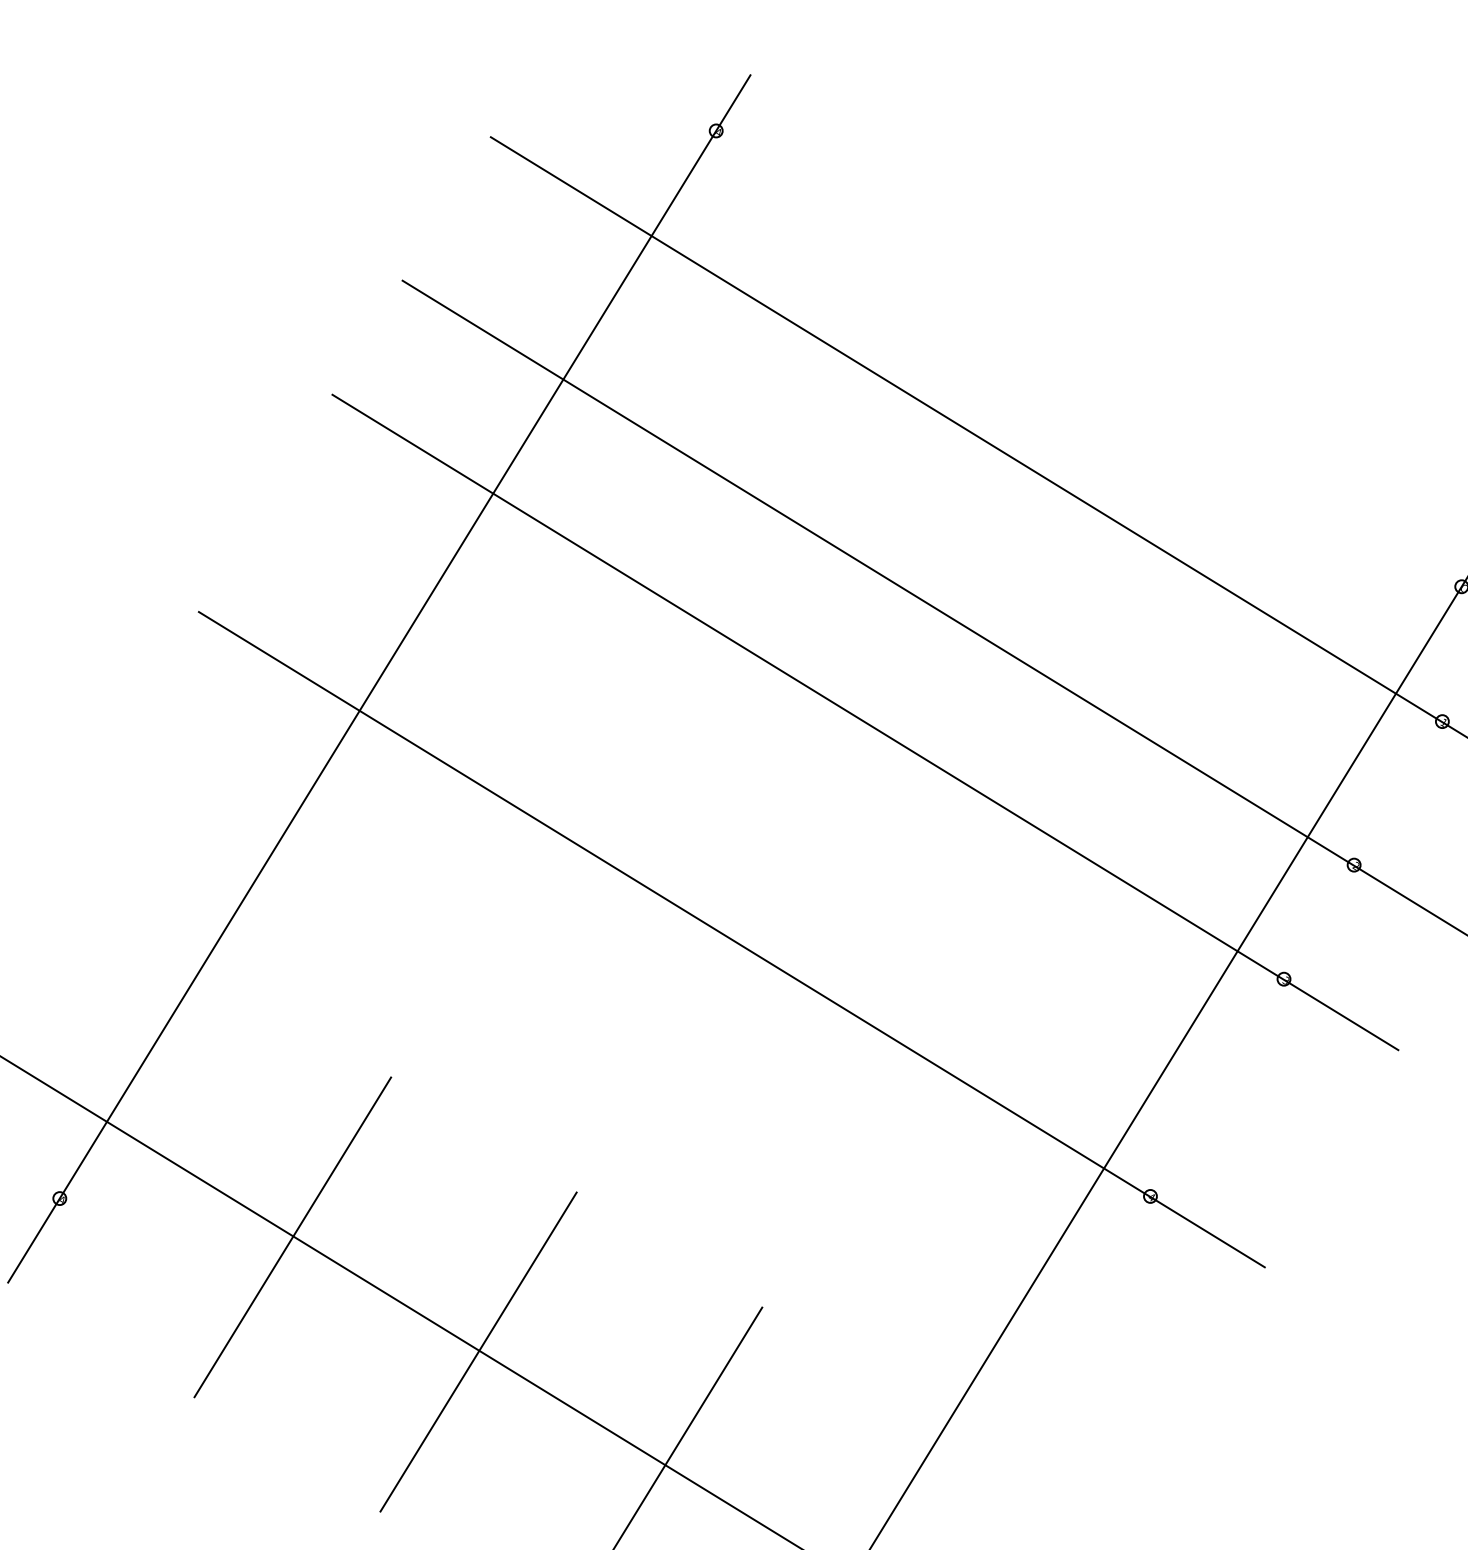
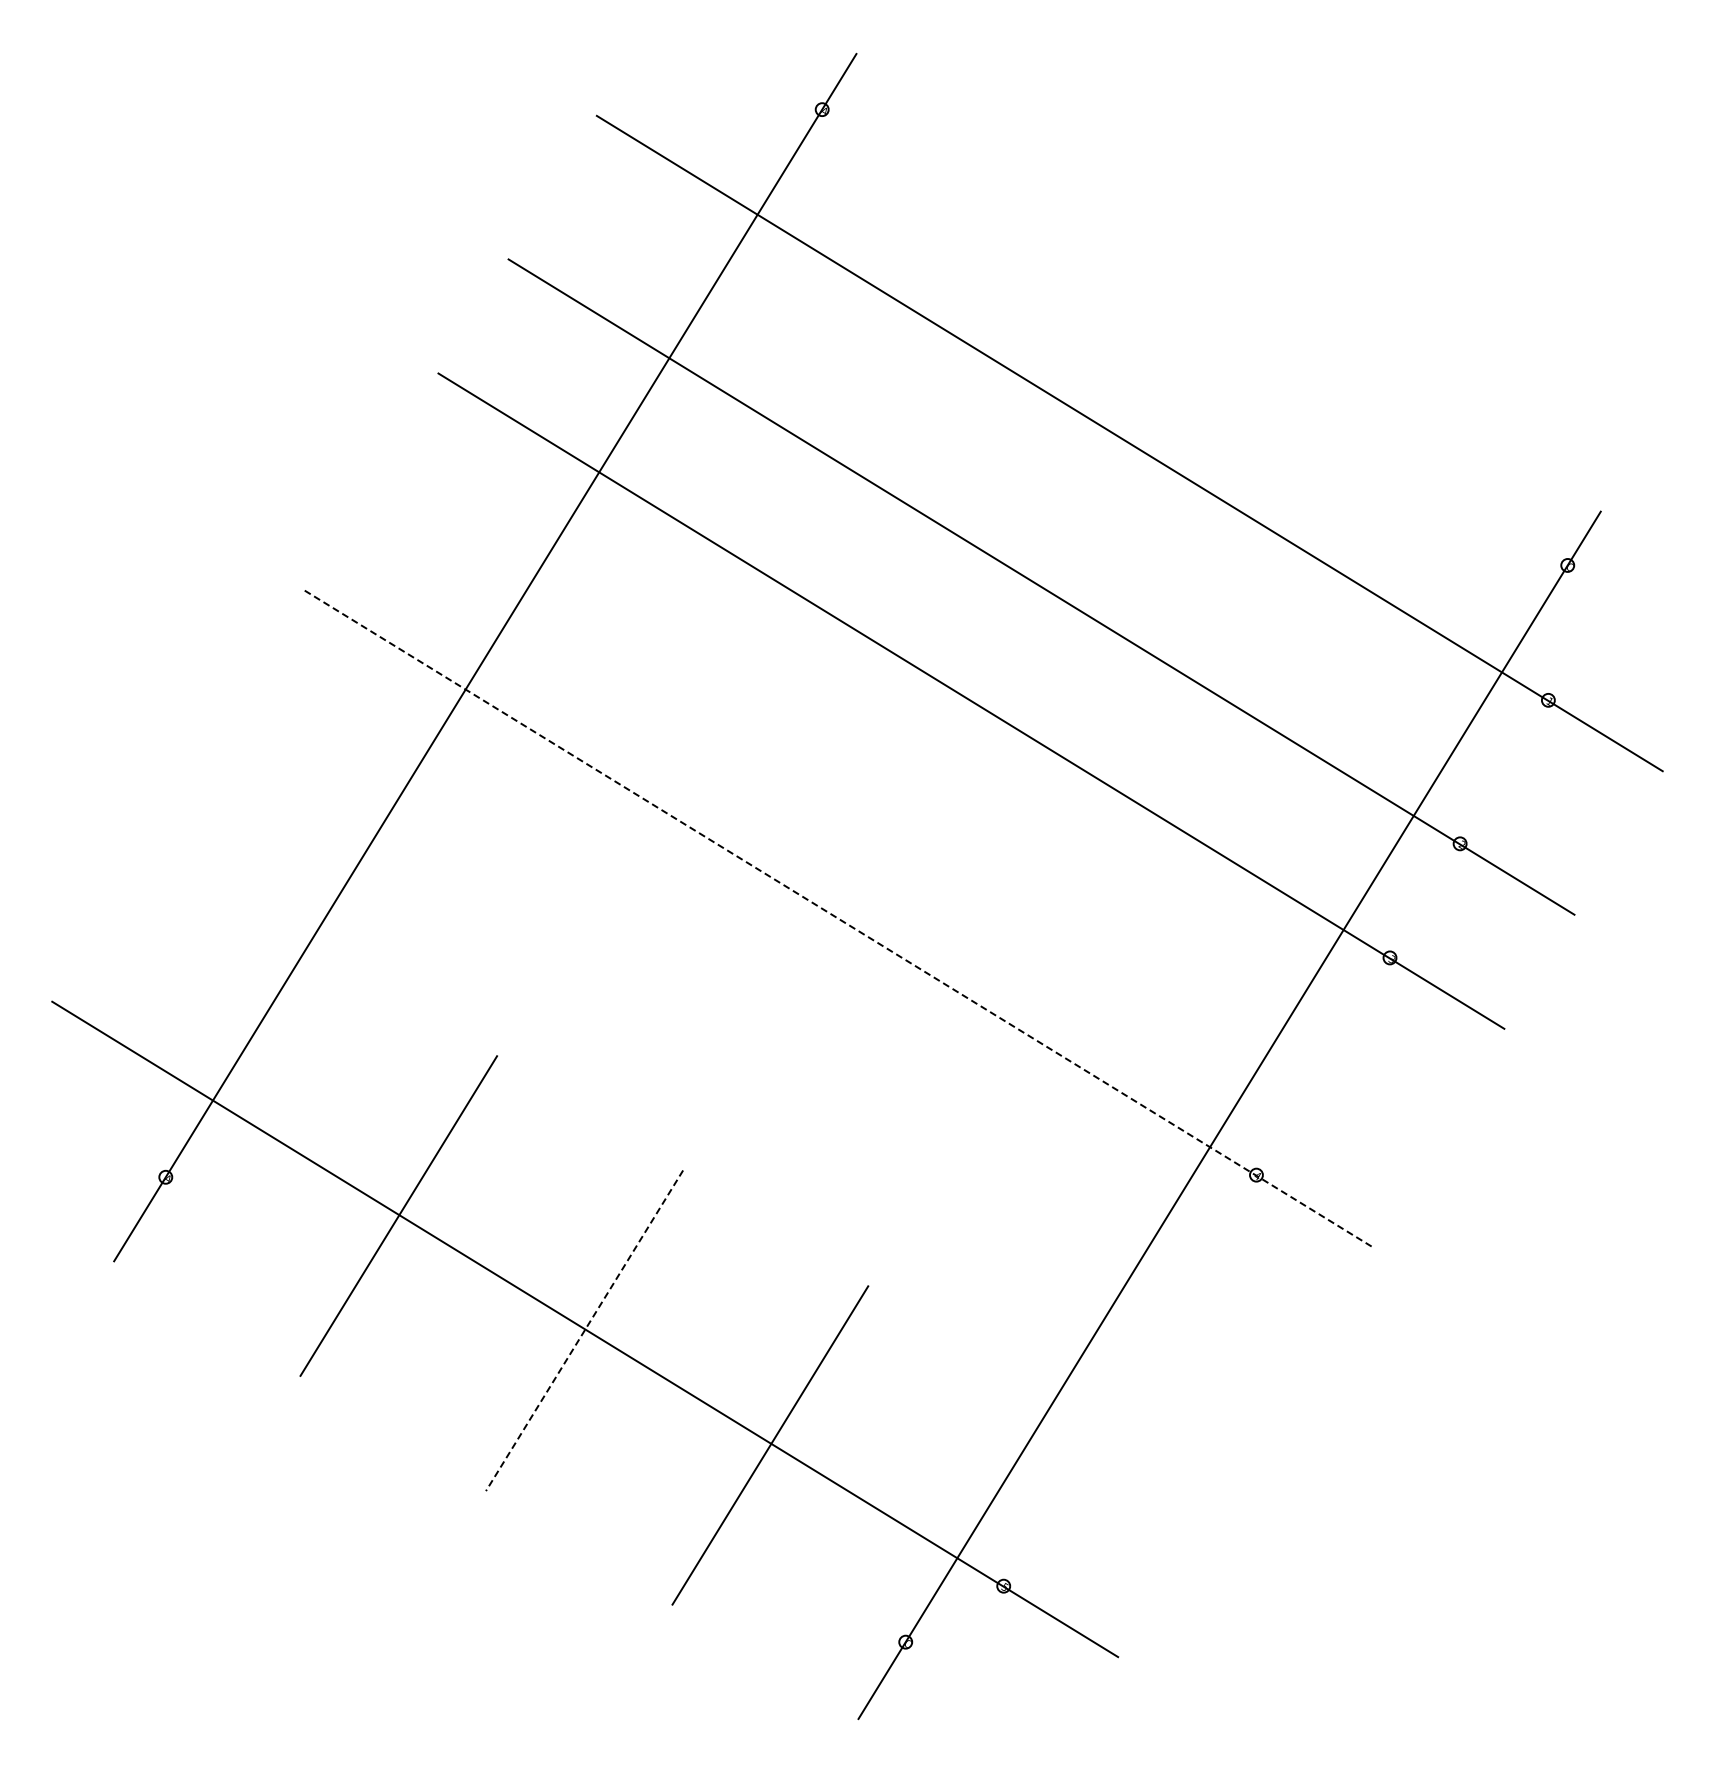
line: (731, 939) -> (837, 918), solid -> dashed
line: (478, 1352) -> (584, 1331), solid -> dashed

